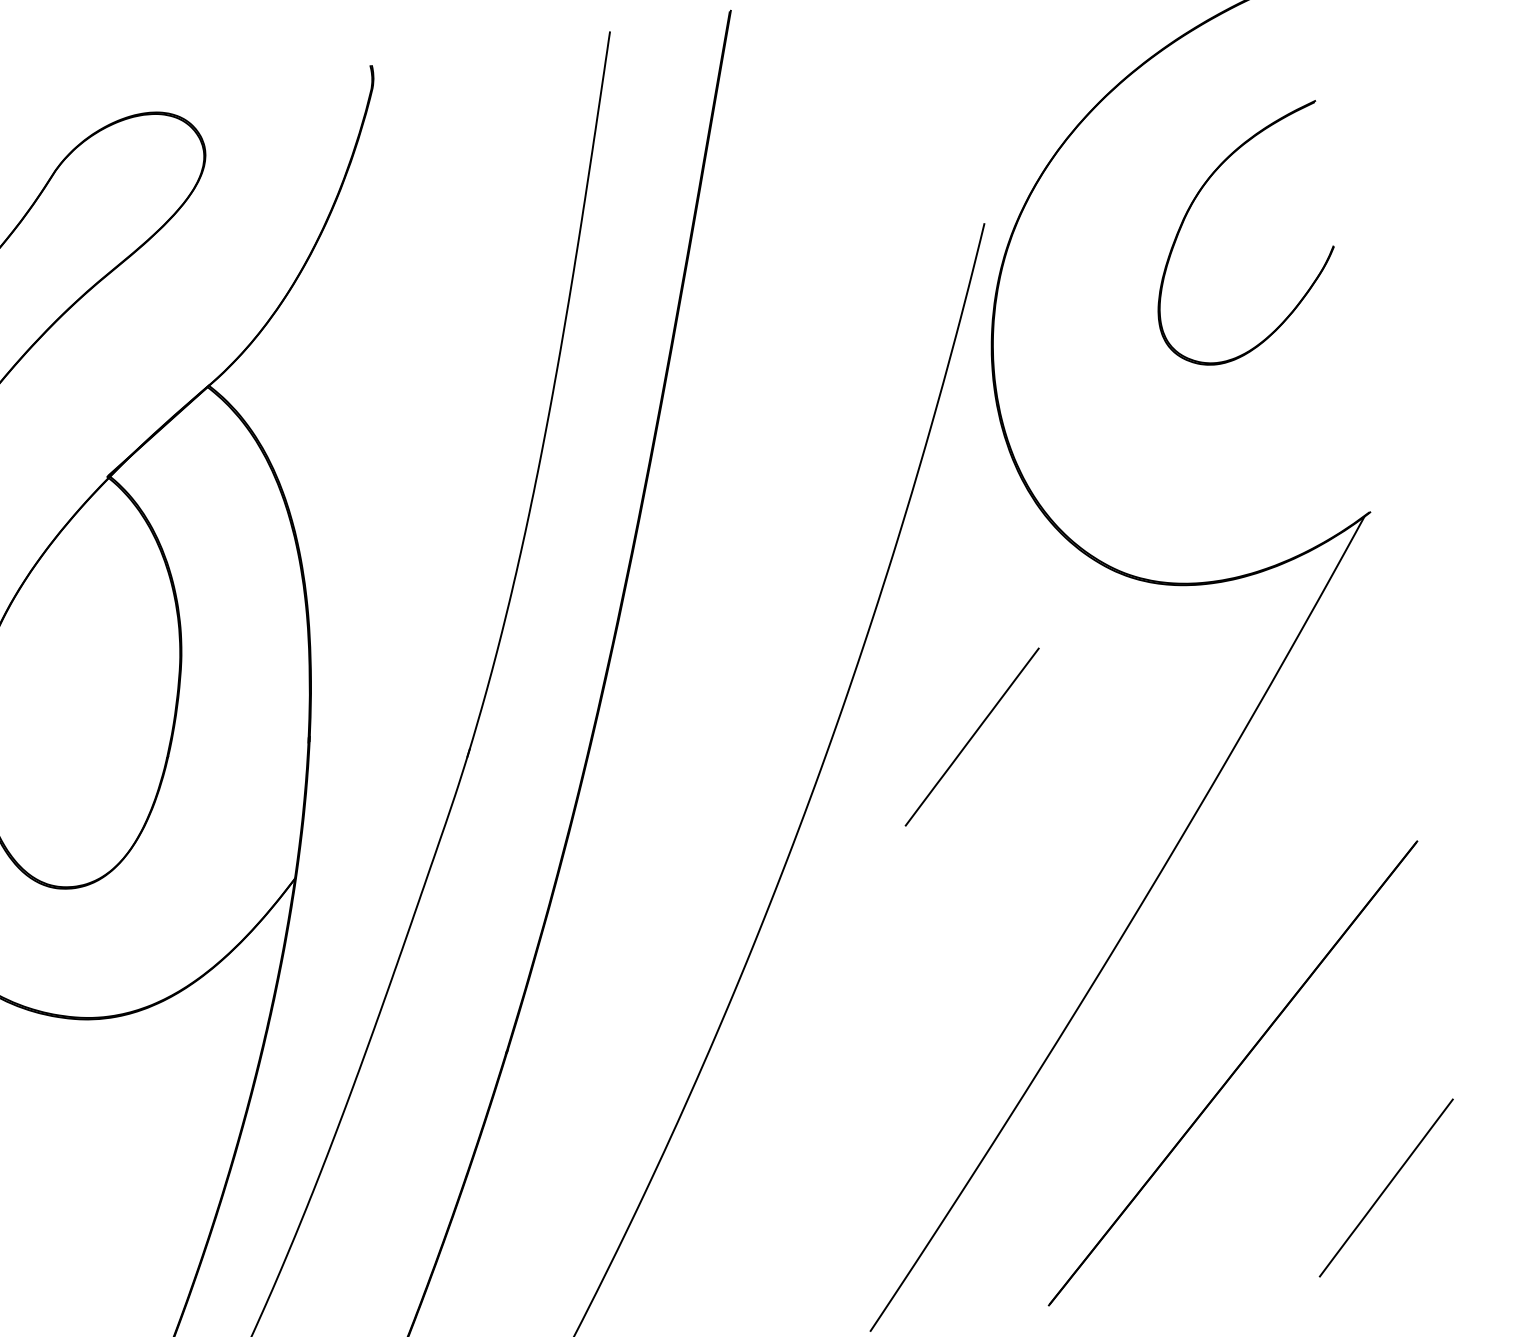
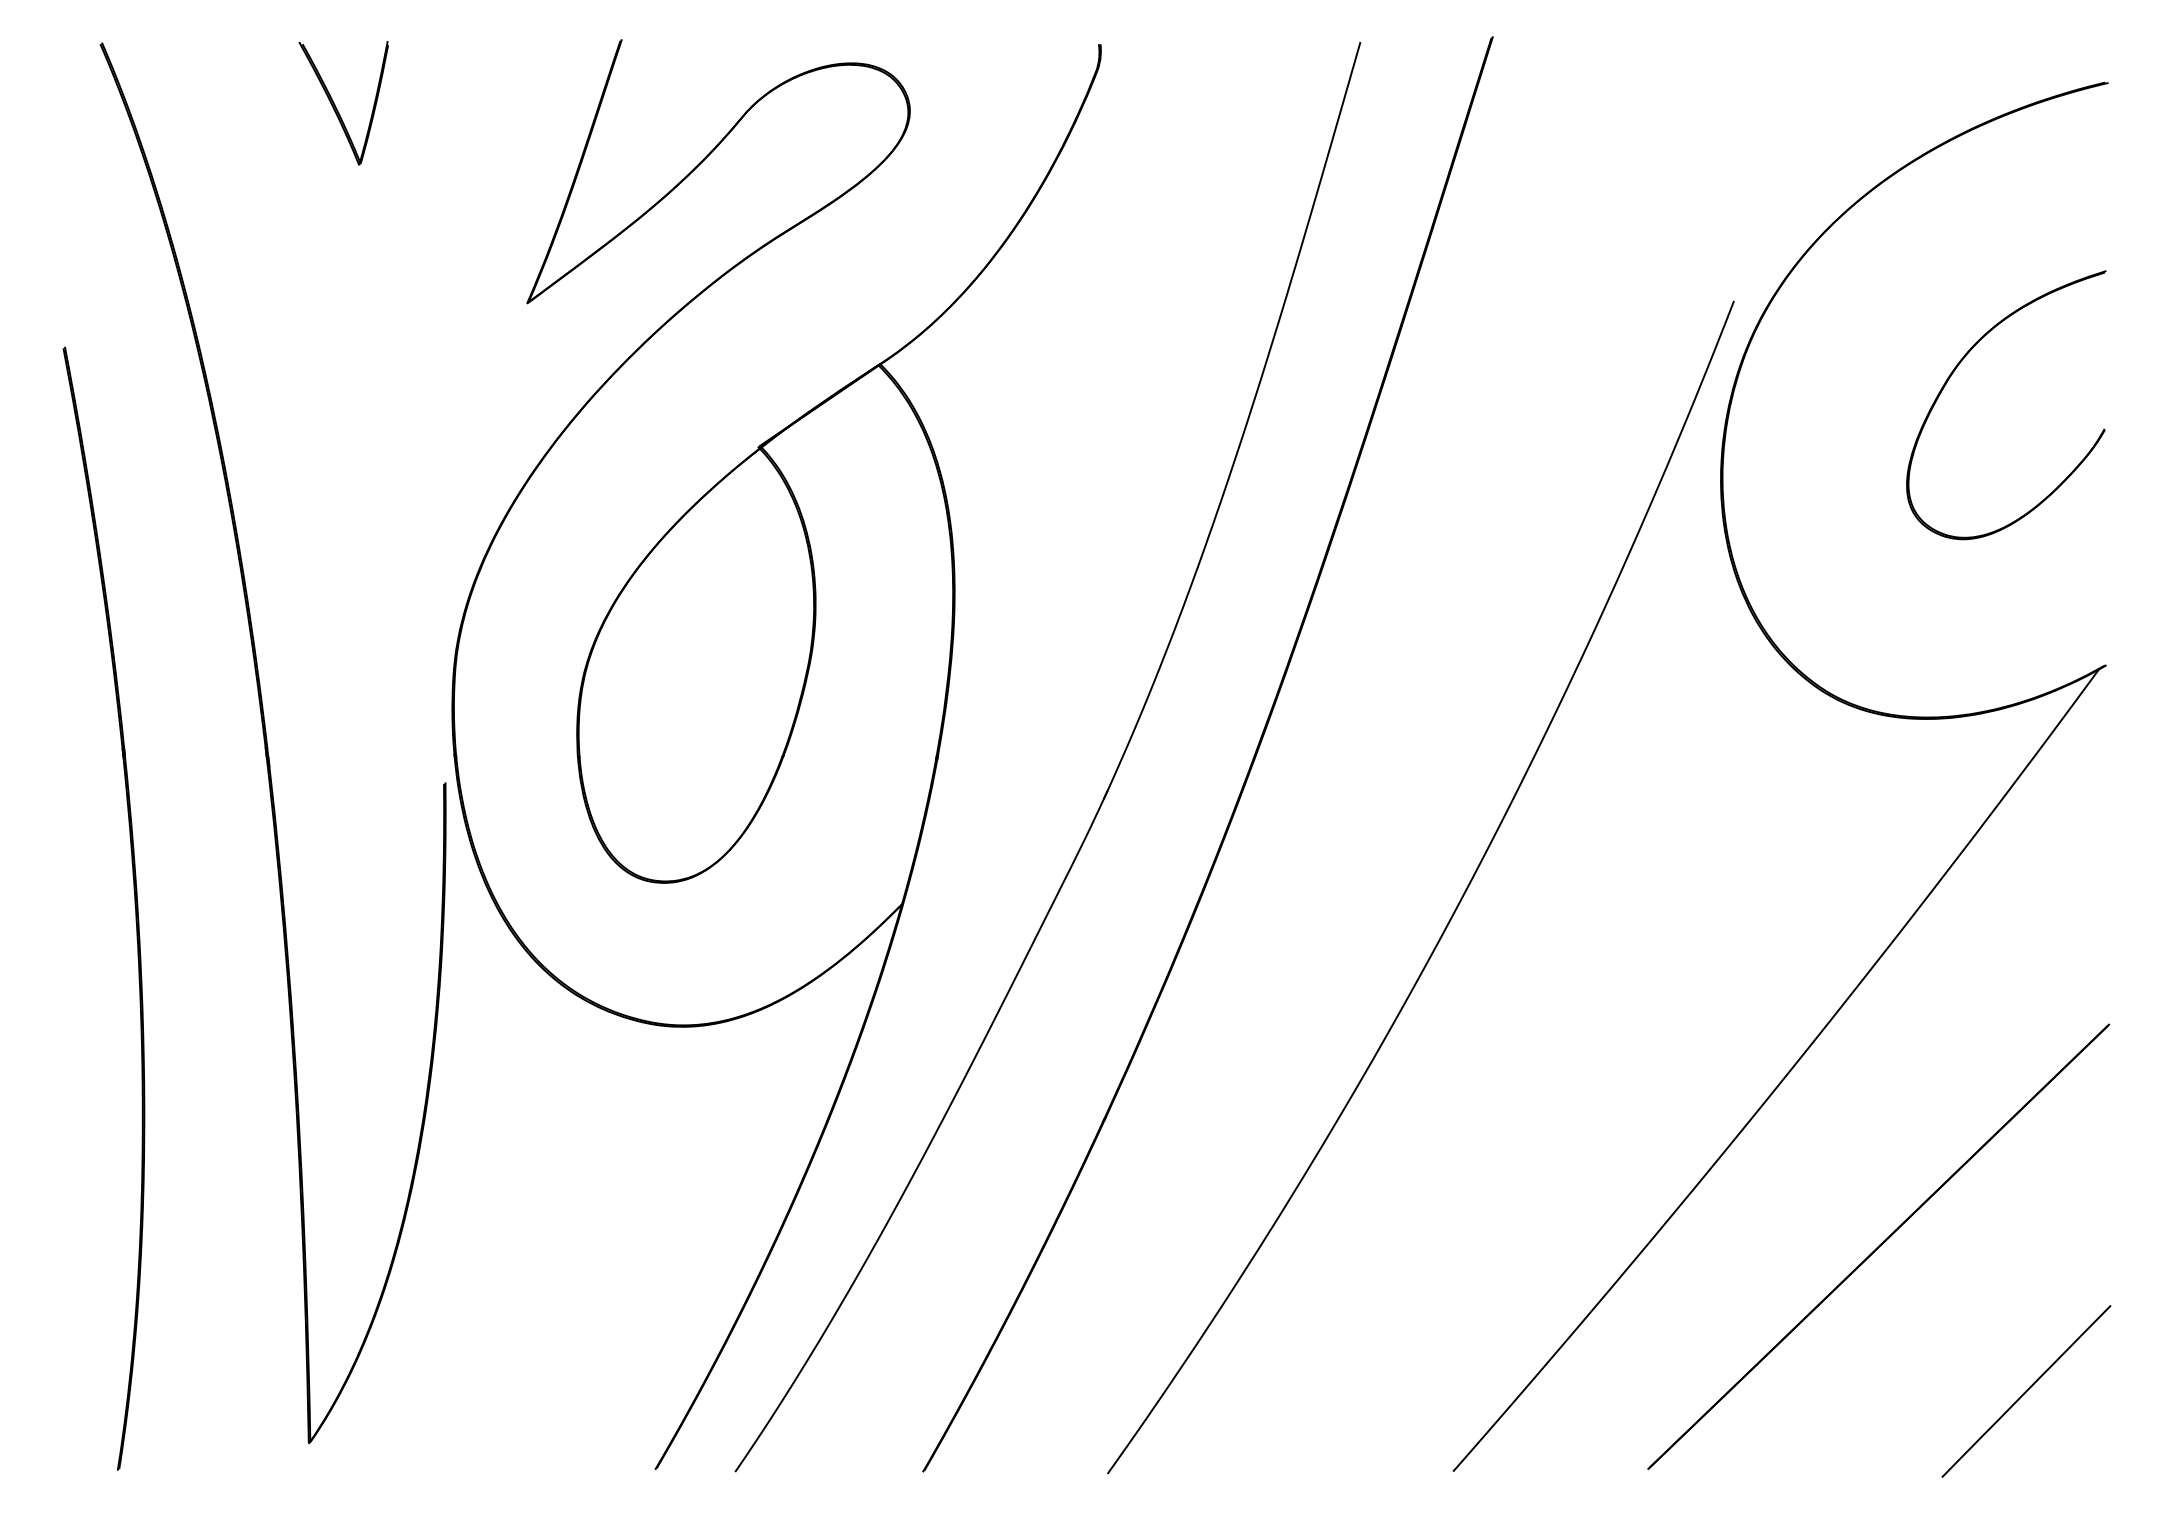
part: (1191, 206) -> (1958, 366), moved
line: (972, 737) -> (1647, 849), removed

